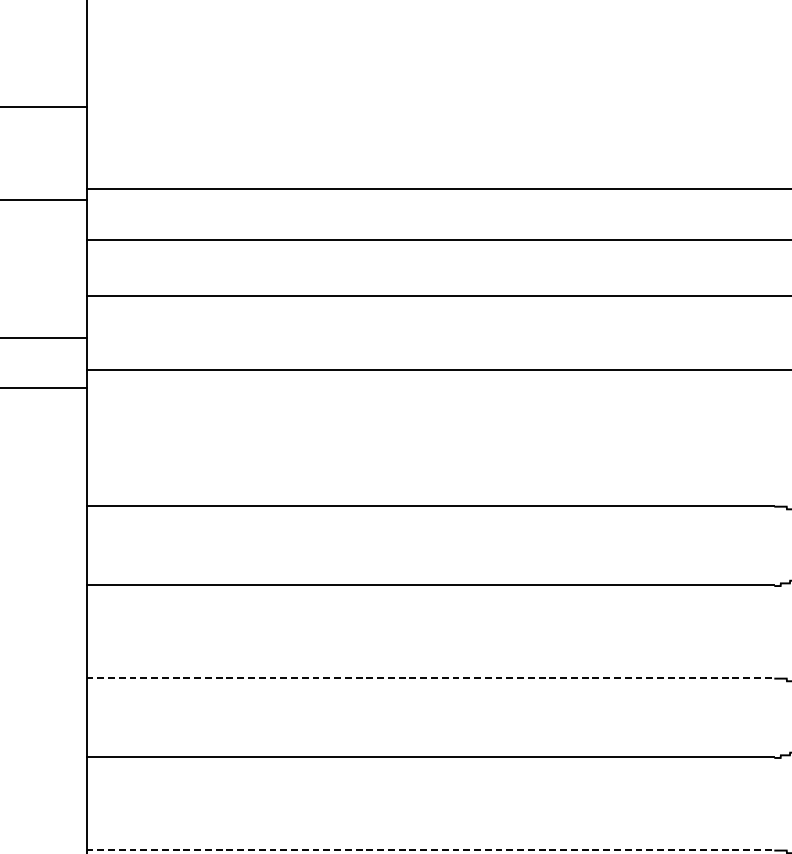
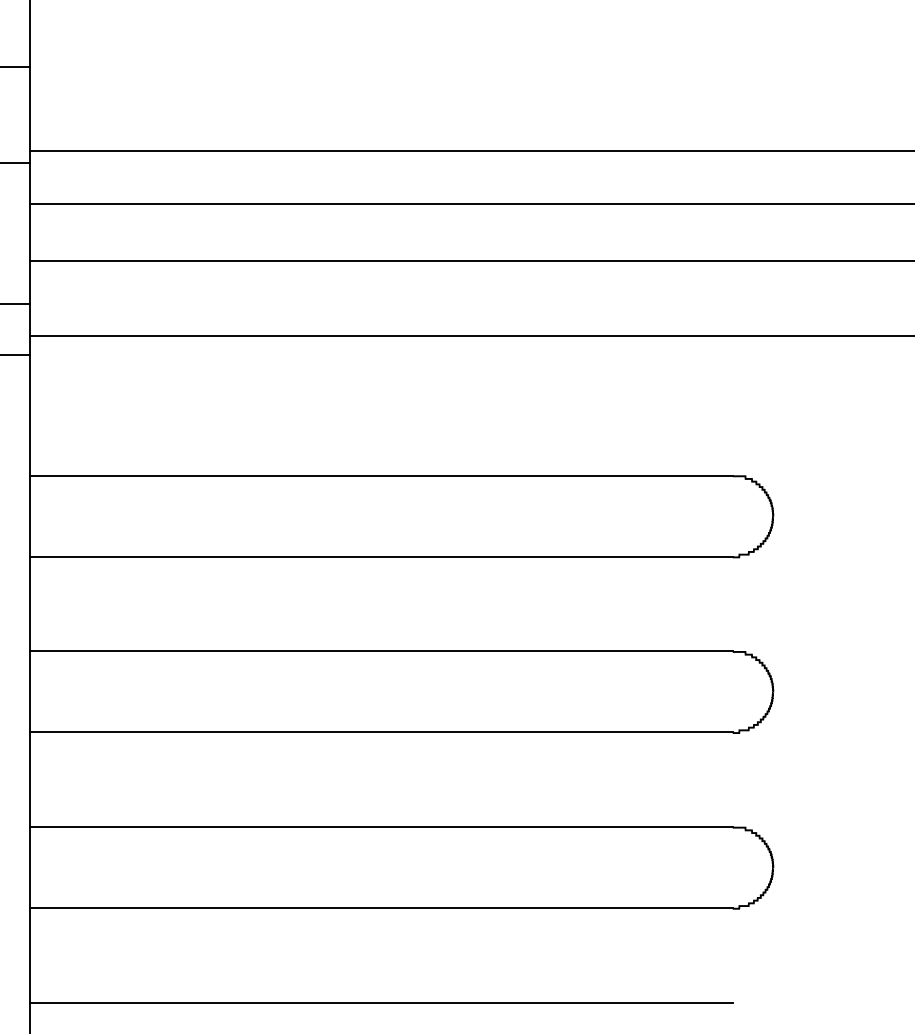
line: (430, 678) -> (381, 651), dashed -> solid
line: (430, 849) -> (381, 826), dashed -> solid

